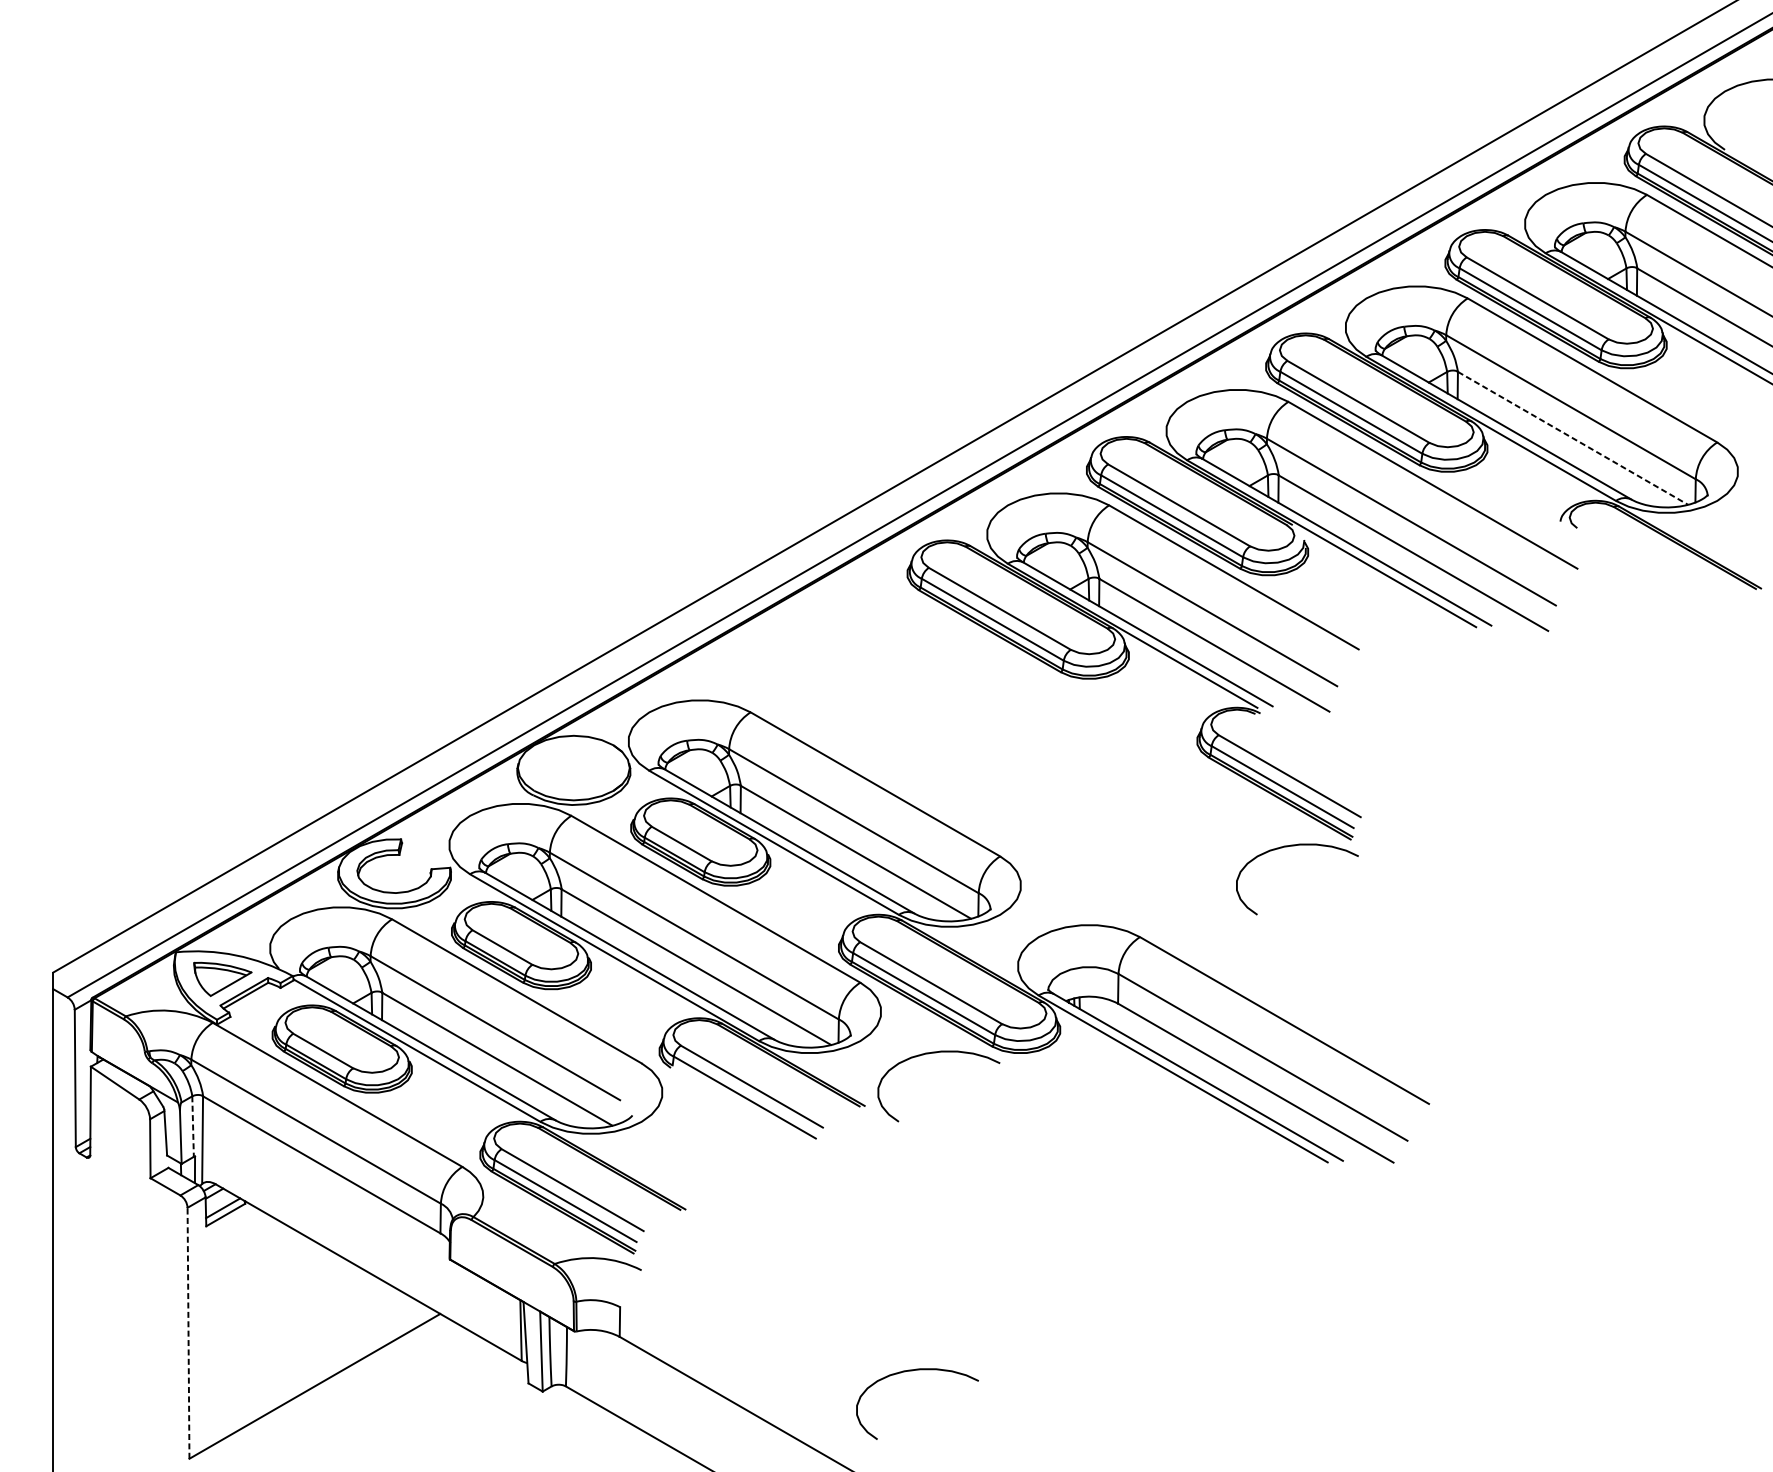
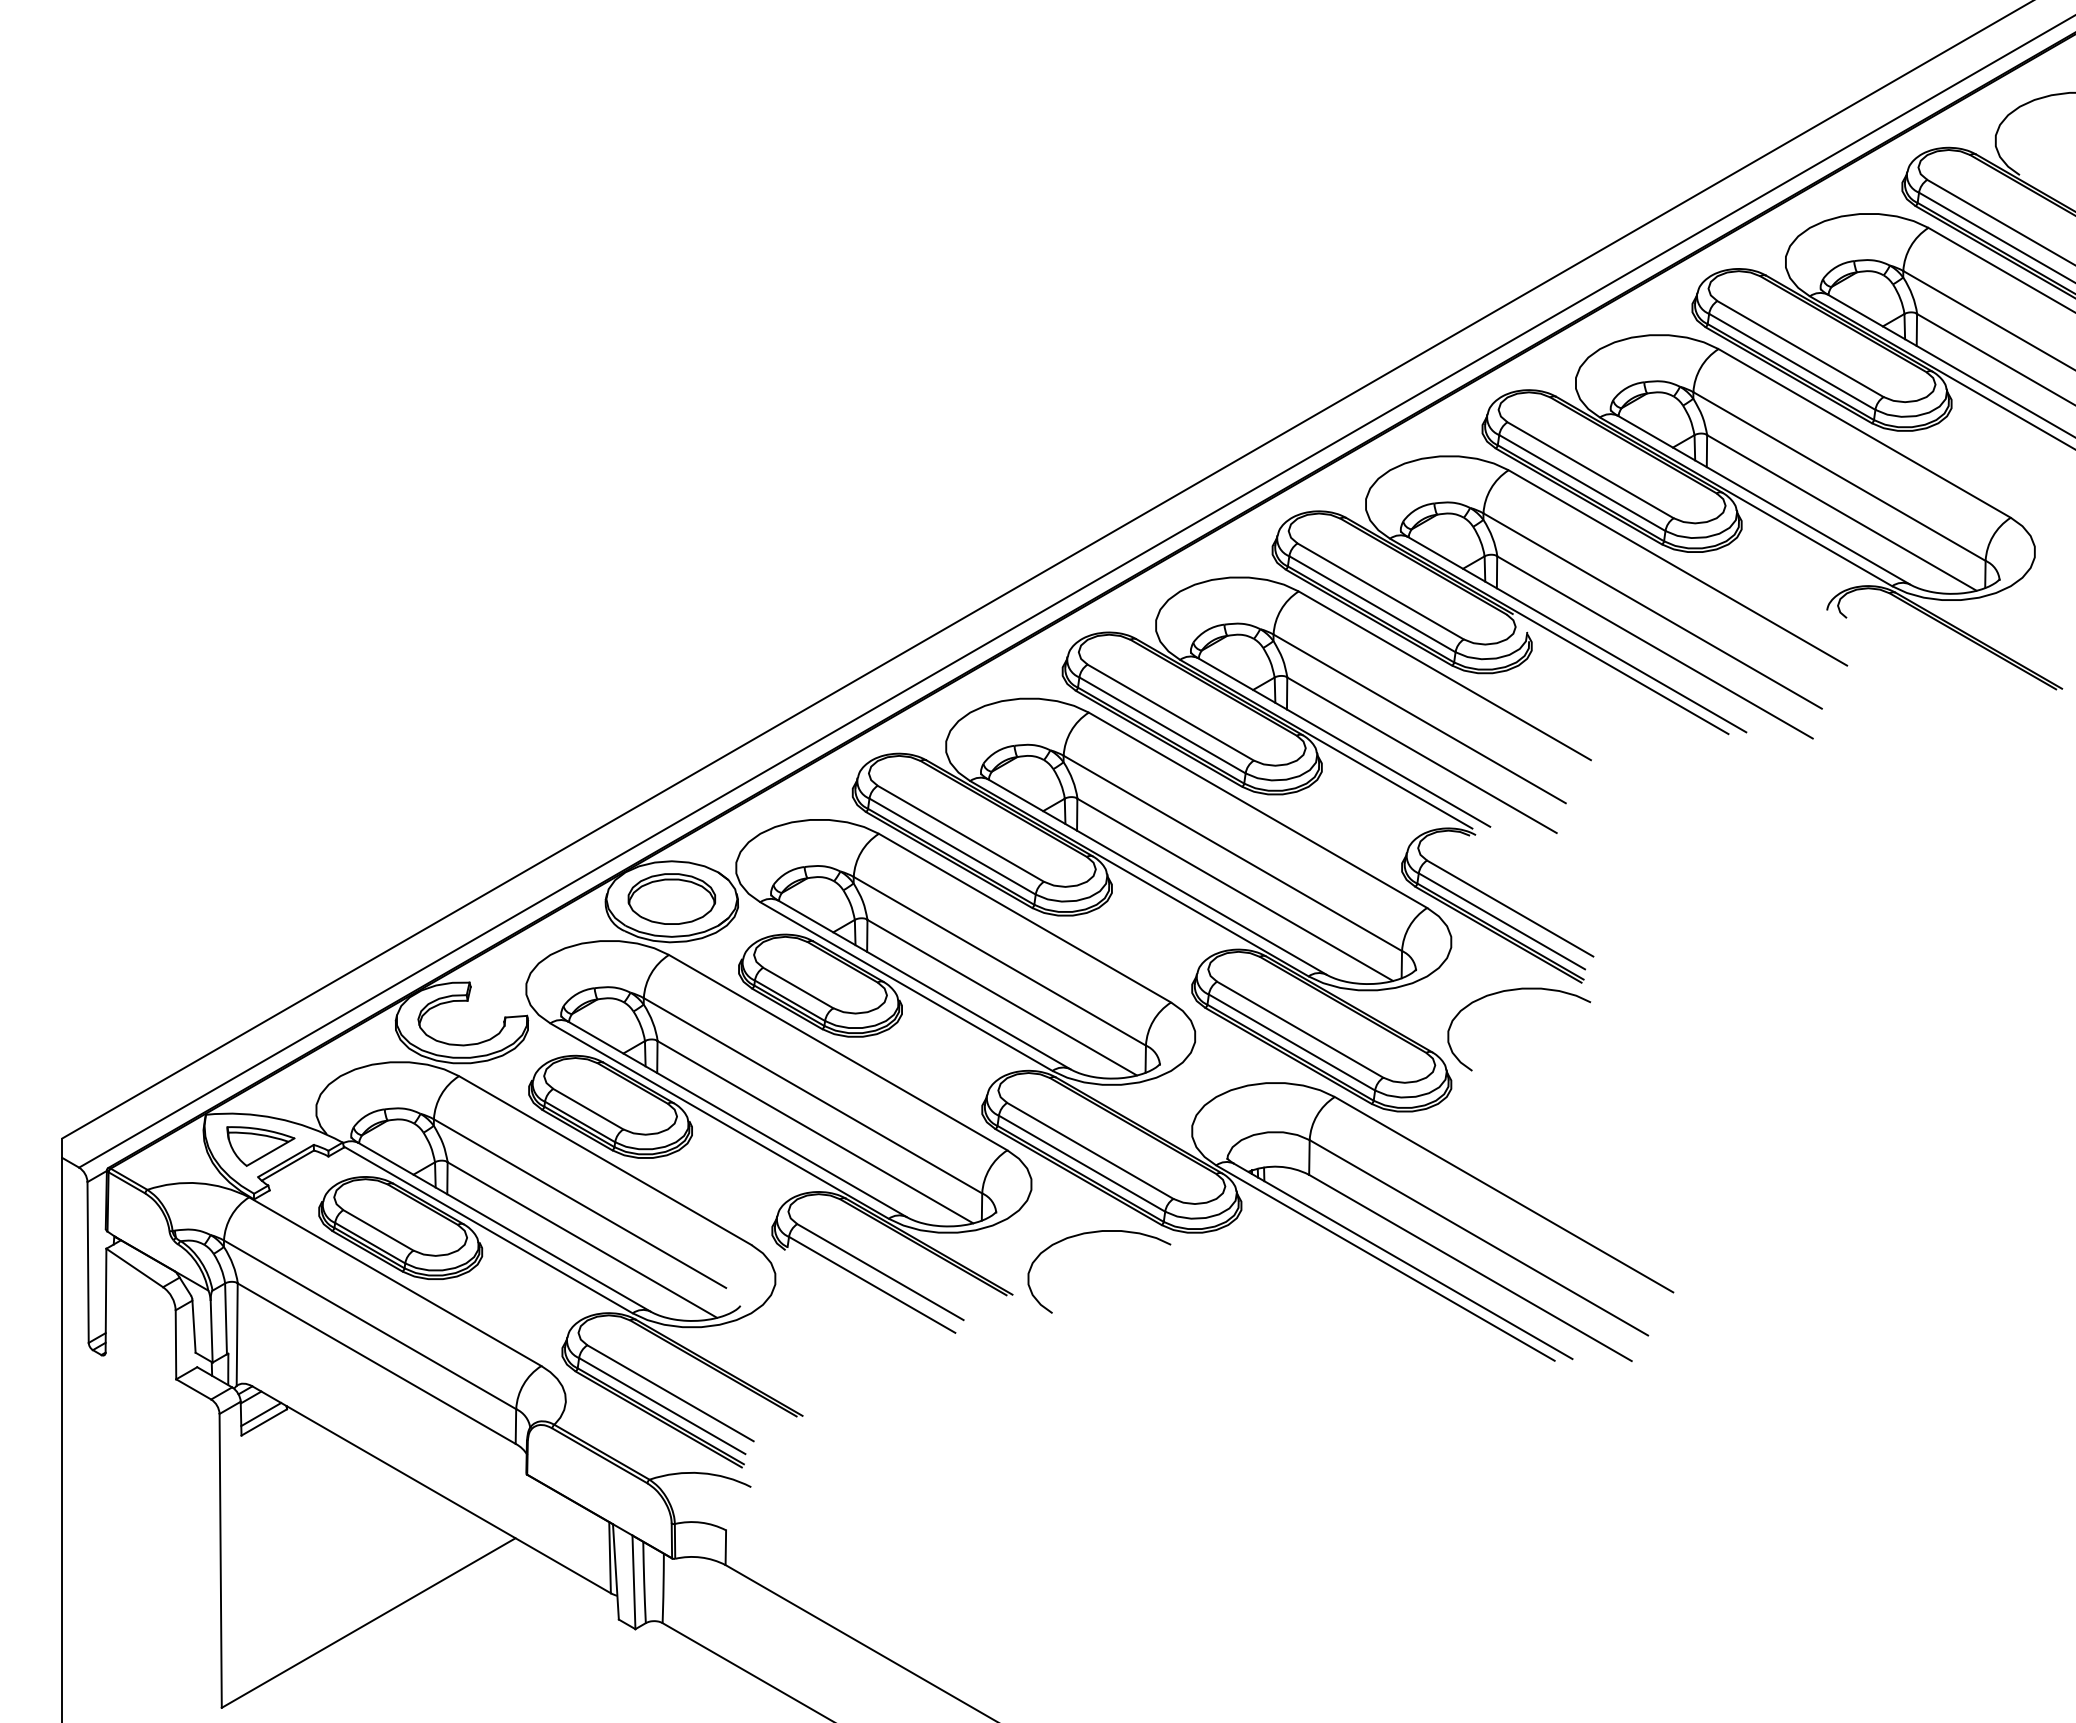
line: (1573, 438) -> (1842, 513), dashed -> solid
part: (988, 760) -> (1157, 890), added
part: (573, 767) -> (671, 898), added
line: (193, 1127) -> (226, 1319), dashed -> solid
line: (188, 1332) -> (220, 1560), dashed -> solid
curve: (912, 1371) -> (1068, 1605), removed

